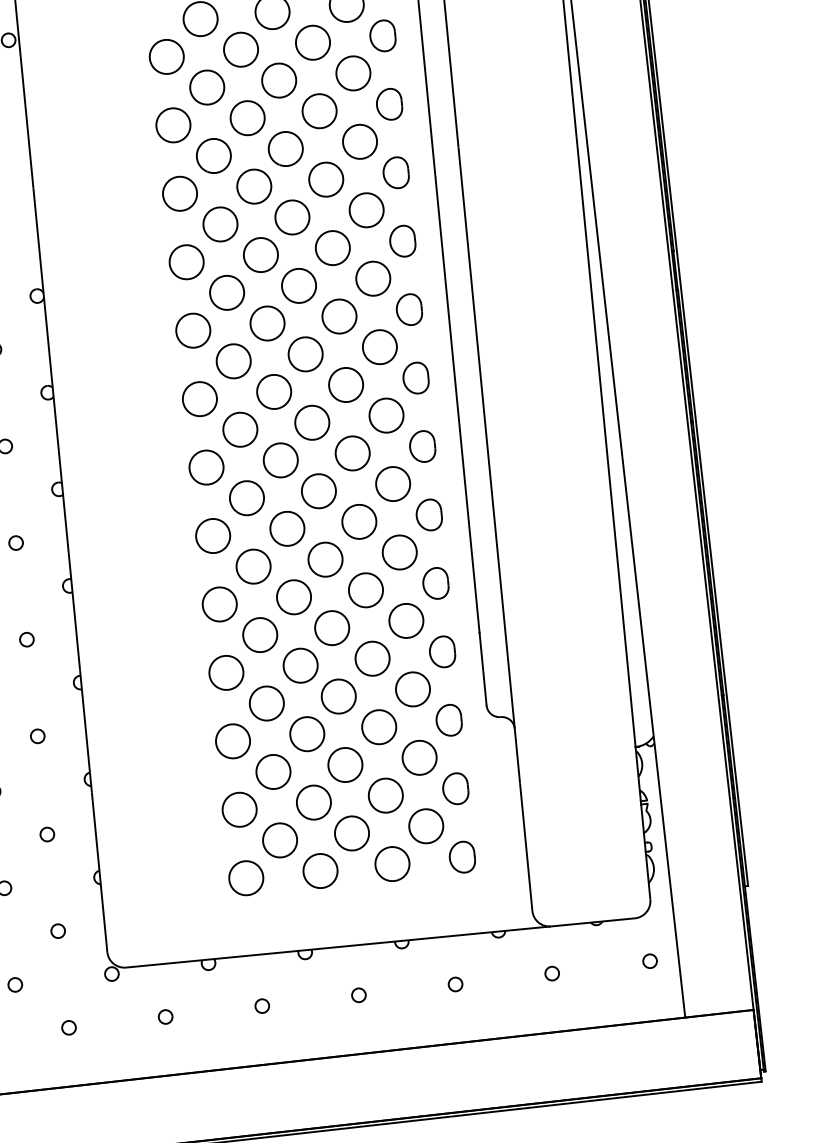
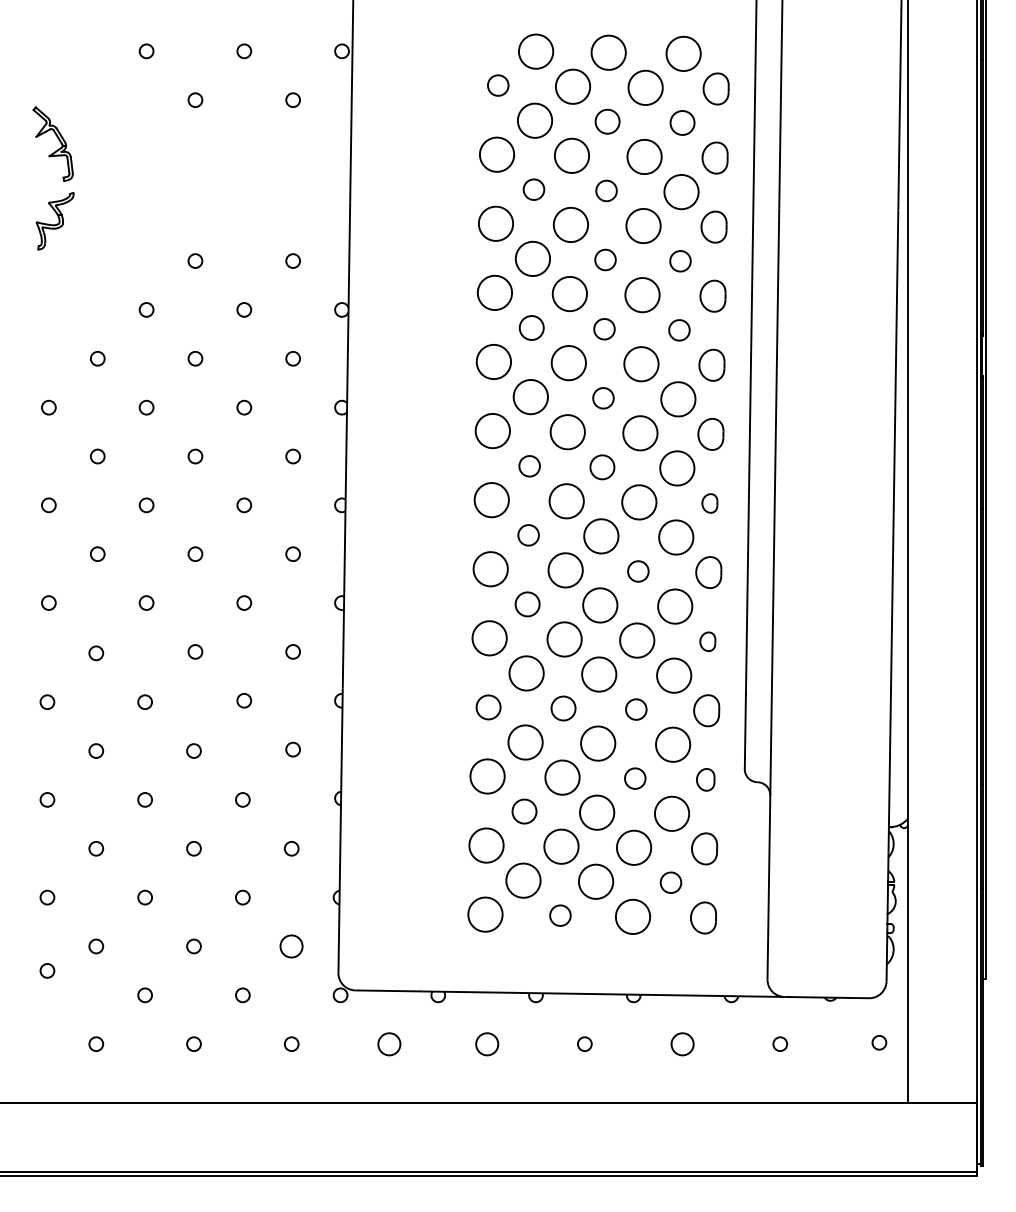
part: (167, 56) -> (498, 85), size x0.6
part: (353, 72) -> (682, 122), size x0.7
part: (278, 80) -> (607, 121), size x0.7
part: (285, 148) -> (606, 190), size x0.6
part: (213, 155) -> (533, 189), size x0.6
part: (366, 210) -> (680, 261), size x0.6
part: (292, 216) -> (605, 259), size x0.6
part: (373, 278) -> (679, 330), size x0.6
part: (299, 286) -> (604, 329), size x0.6
part: (226, 292) -> (531, 327), size x0.7
part: (305, 354) -> (603, 398), size x0.6
part: (312, 423) -> (602, 467), size x0.7
part: (240, 430) -> (529, 466), size x0.6
part: (422, 446) -> (709, 503), size x0.6
part: (246, 498) -> (528, 535), size x0.6
part: (359, 521) -> (638, 571), size x0.6
part: (253, 566) -> (527, 604), size x0.7
part: (435, 583) -> (707, 641), size x0.6
part: (372, 658) -> (636, 709), size x0.6
part: (300, 665) -> (563, 708), size x0.7
part: (226, 673) -> (488, 707), size x0.7
part: (448, 720) -> (705, 779), size x0.7
part: (379, 726) -> (635, 778), size x0.6
part: (273, 771) -> (524, 811), size x0.7
part: (425, 825) -> (670, 882), size x0.6
part: (320, 870) -> (560, 915), size x0.6
circle: (57, 931) -> (291, 946), size x1.6
circle: (455, 983) -> (682, 1043), size x1.6
circle: (261, 1005) -> (486, 1043), size x1.6
circle: (165, 1016) -> (389, 1043), size x1.6

